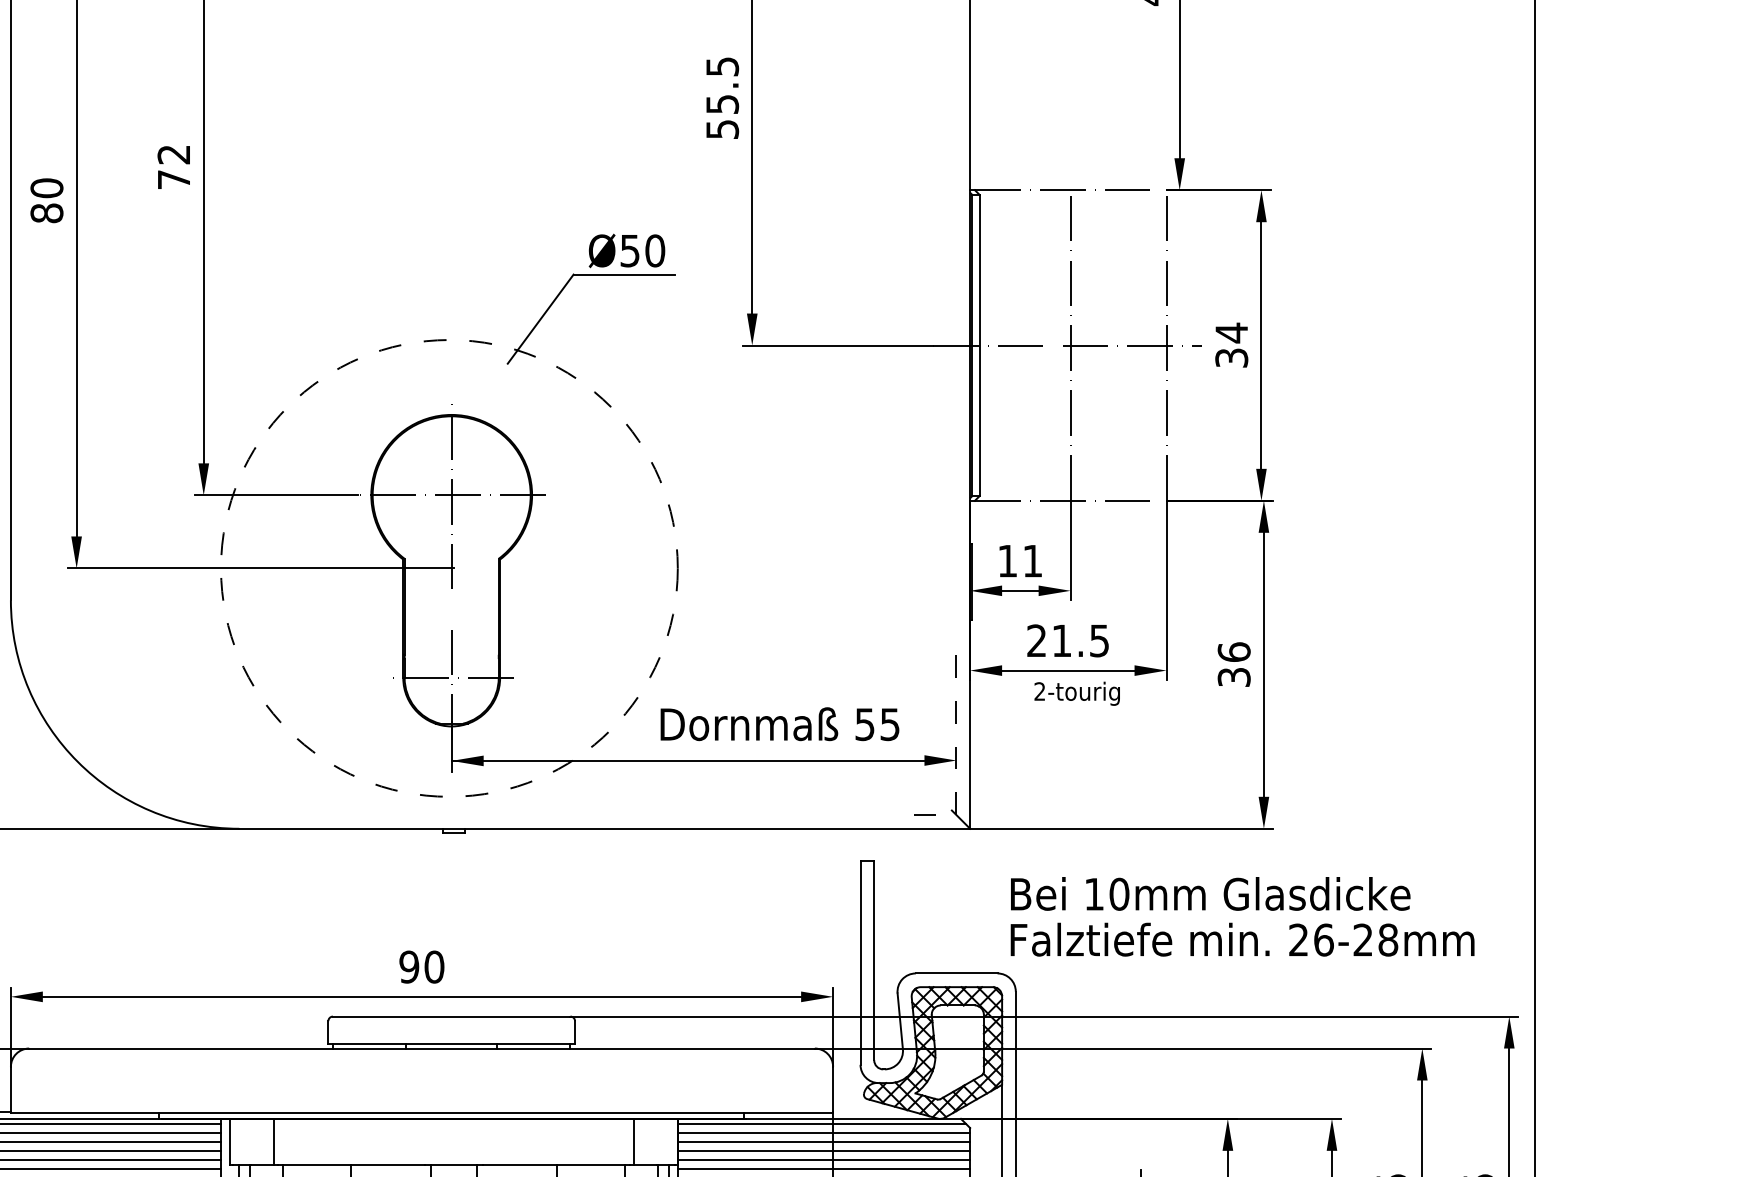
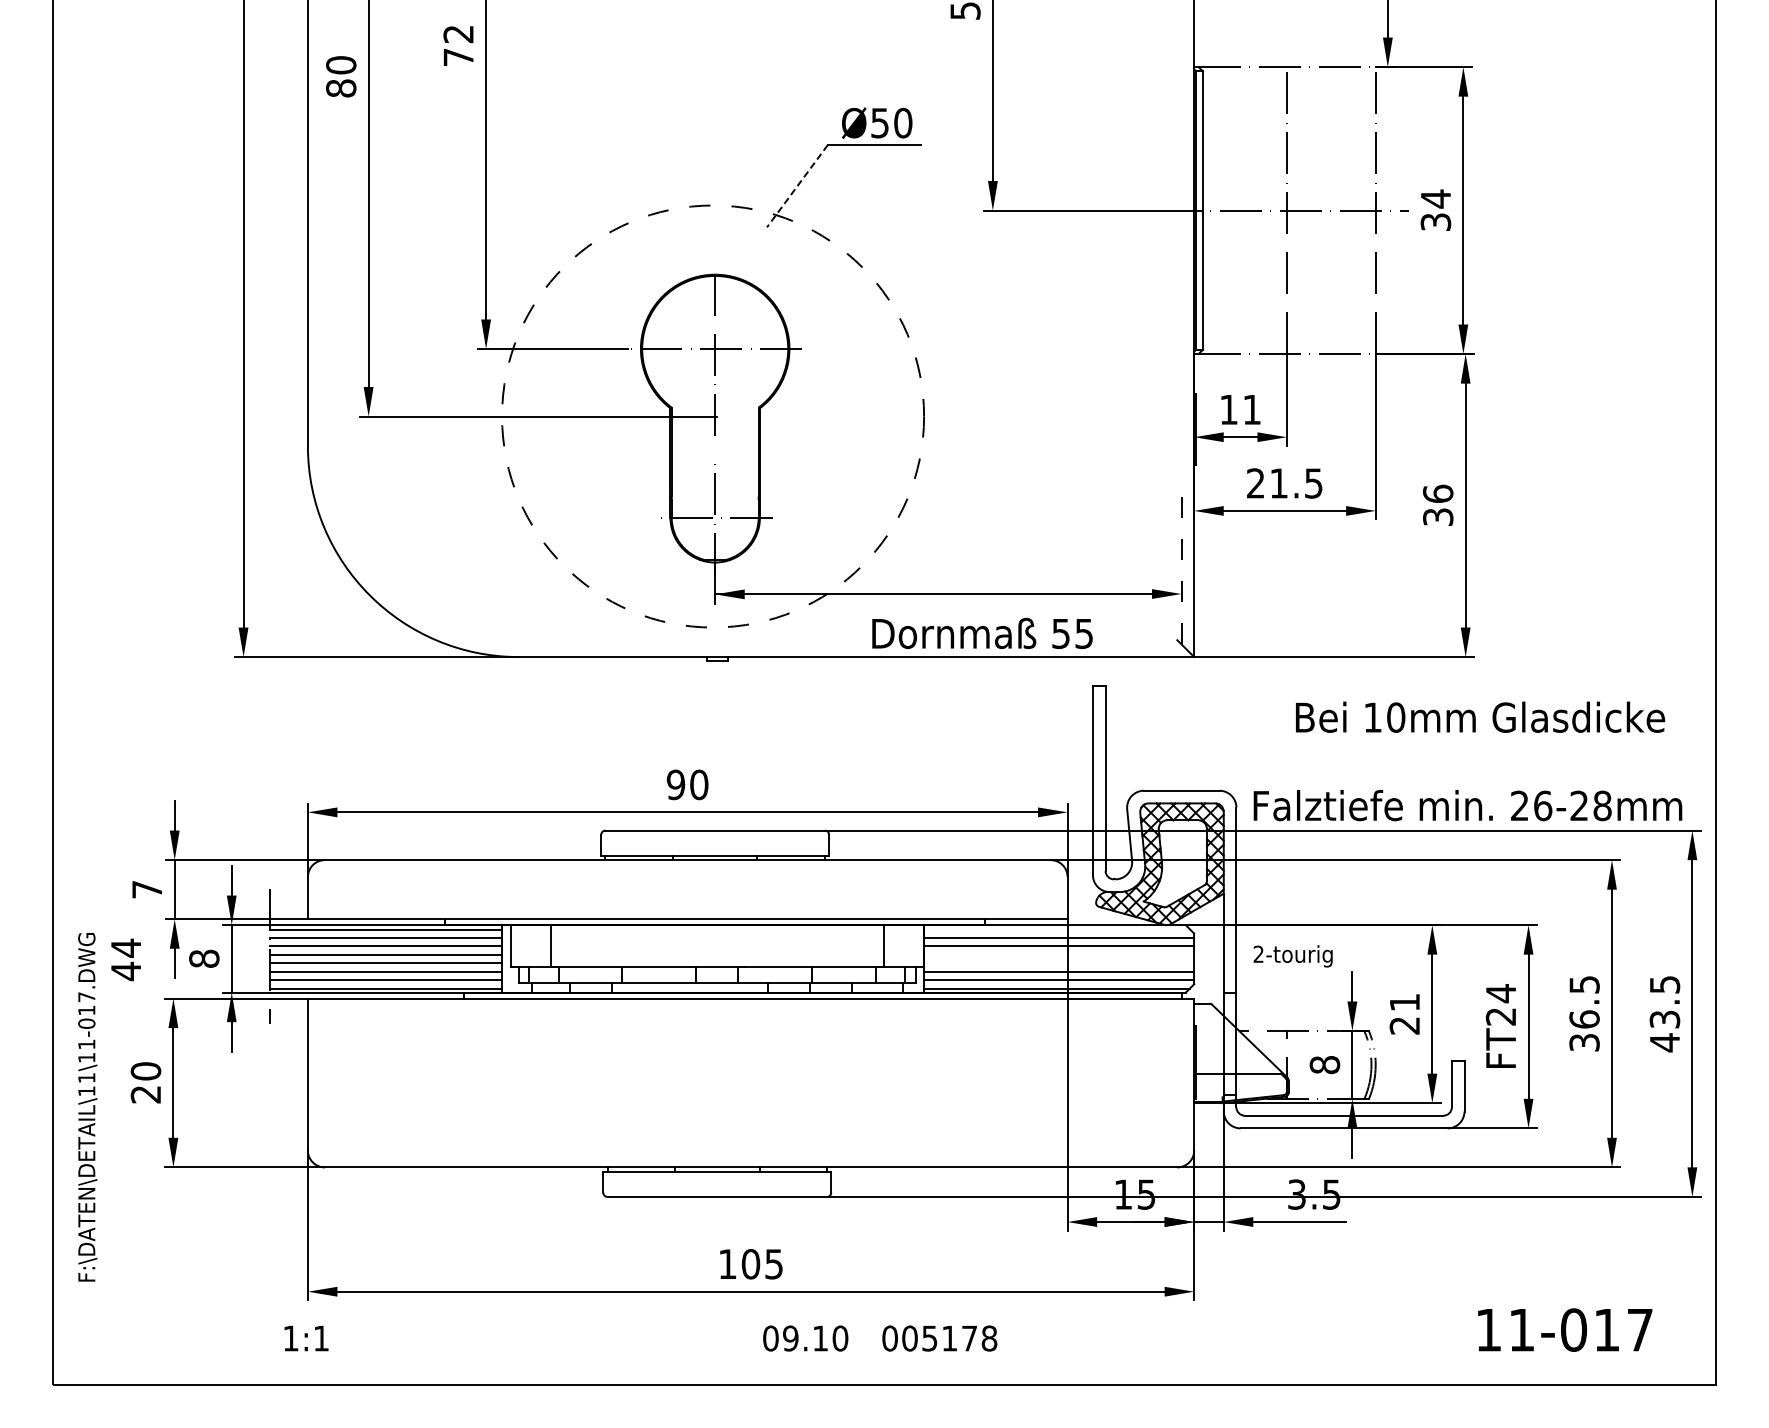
line: (540, 319) -> (797, 186), solid -> dashed
text: (1076, 693) -> (1292, 956), moved
text: (779, 724) -> (982, 633), moved
line: (924, 814) -> (1152, 643), removed
text: (1210, 893) -> (1480, 716), moved
text: (1242, 939) -> (1467, 805), moved
line: (822, 1123) -> (1057, 929), removed
line: (824, 1150) -> (1059, 954), removed
line: (824, 1160) -> (1059, 963), removed

